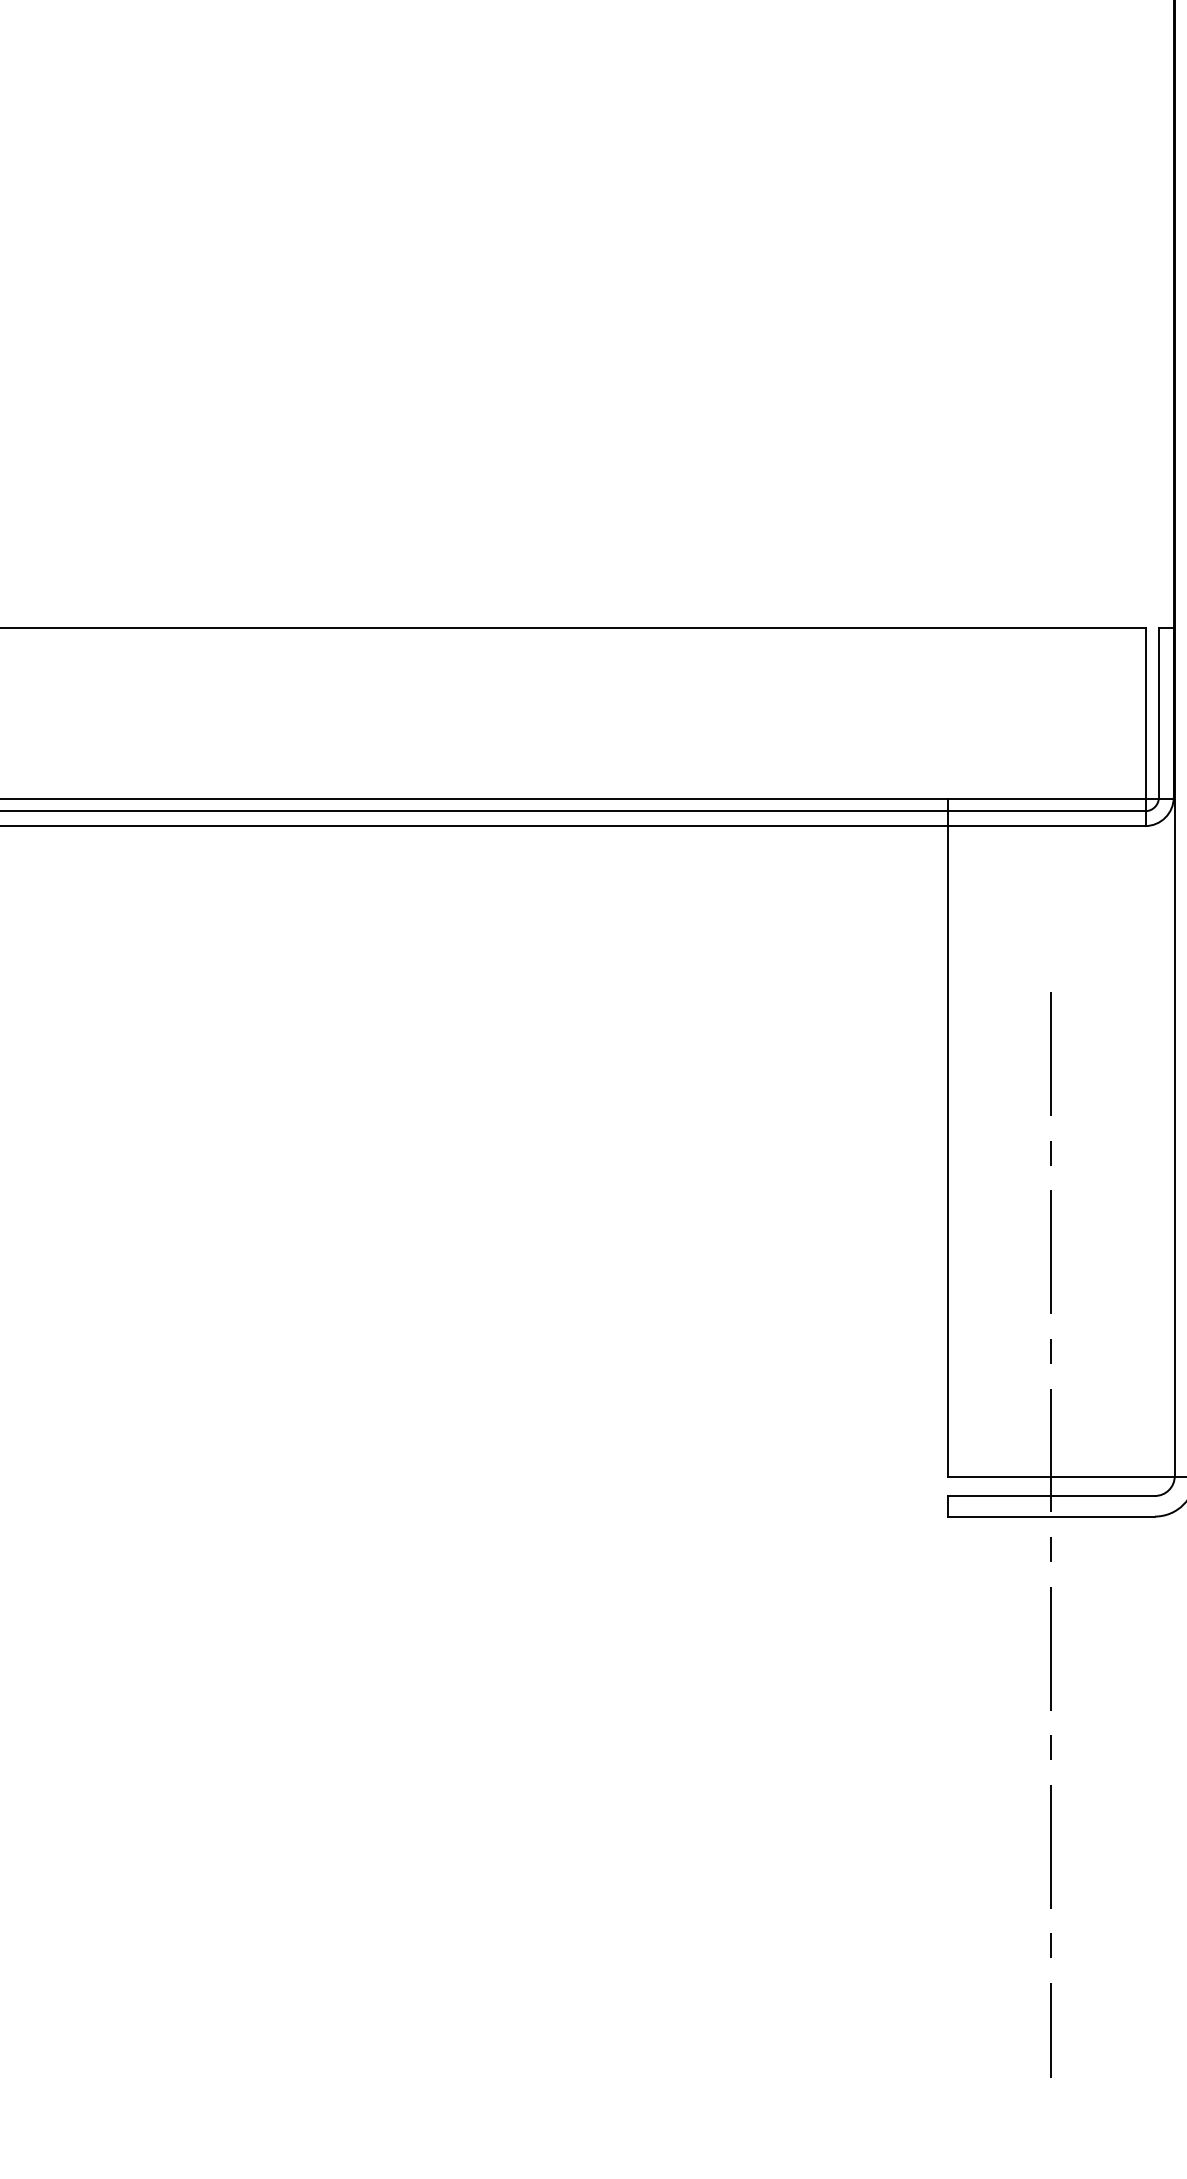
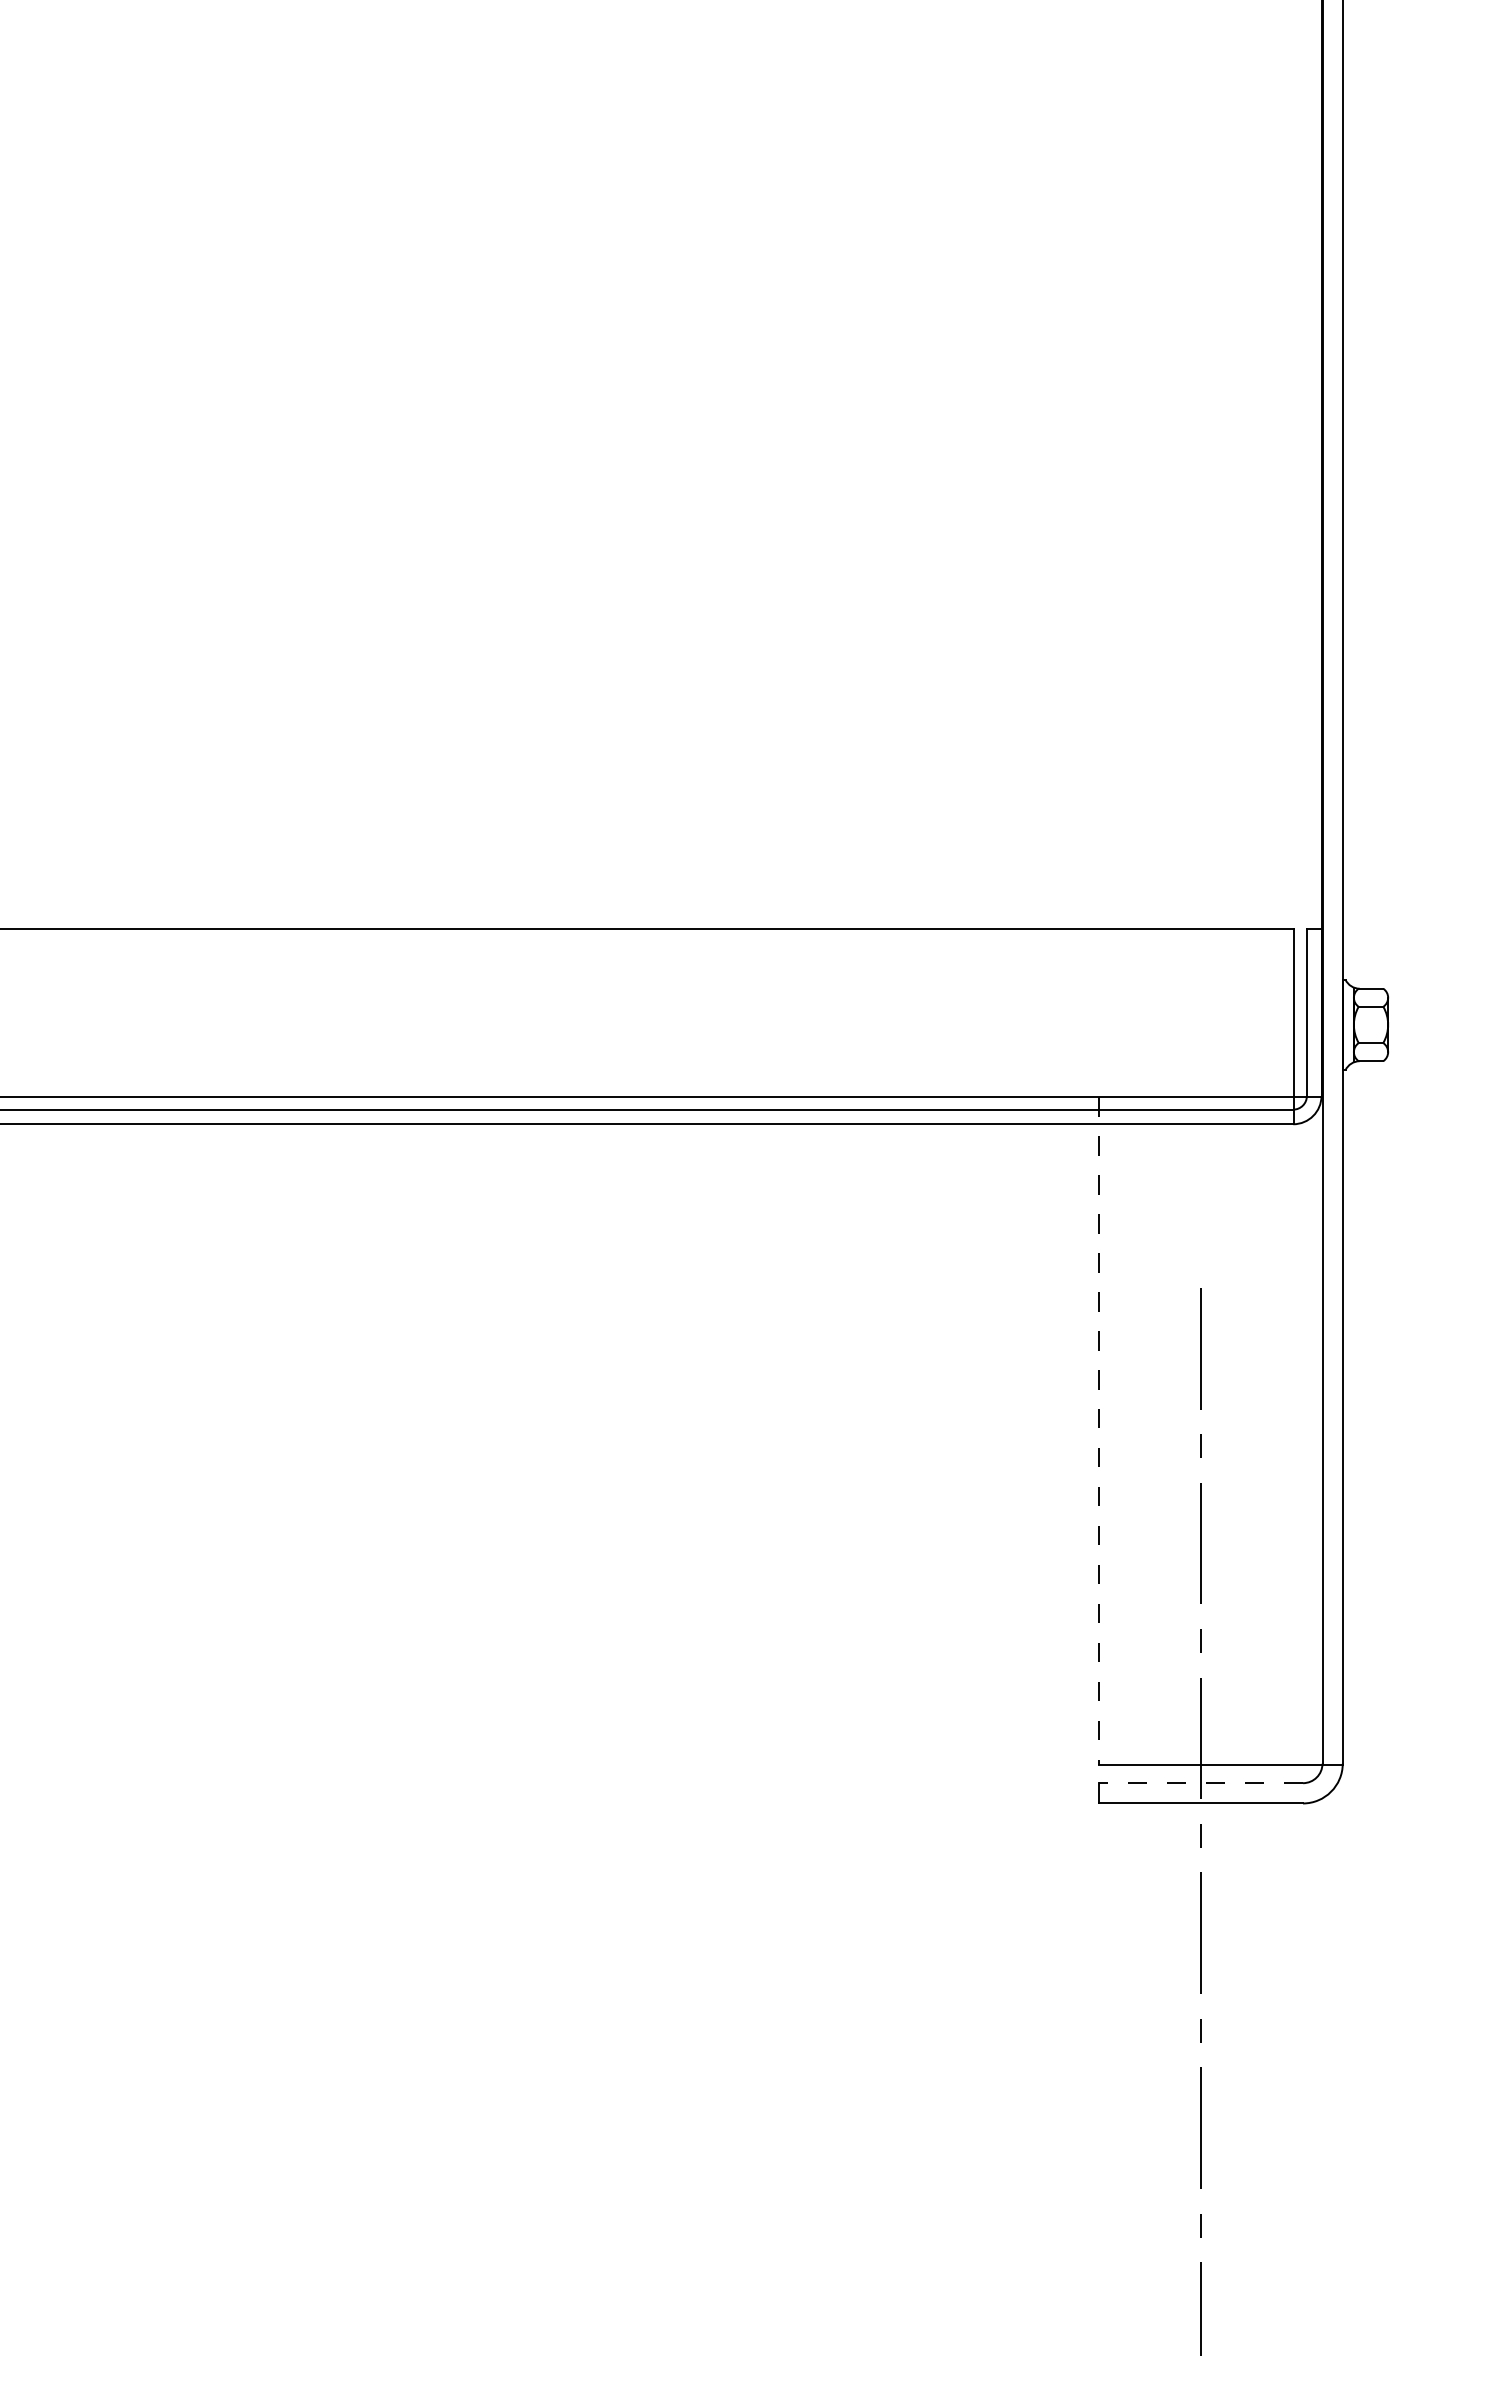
line: (948, 1138) -> (1099, 1431), solid -> dashed
line: (1051, 1496) -> (1201, 1783), solid -> dashed

